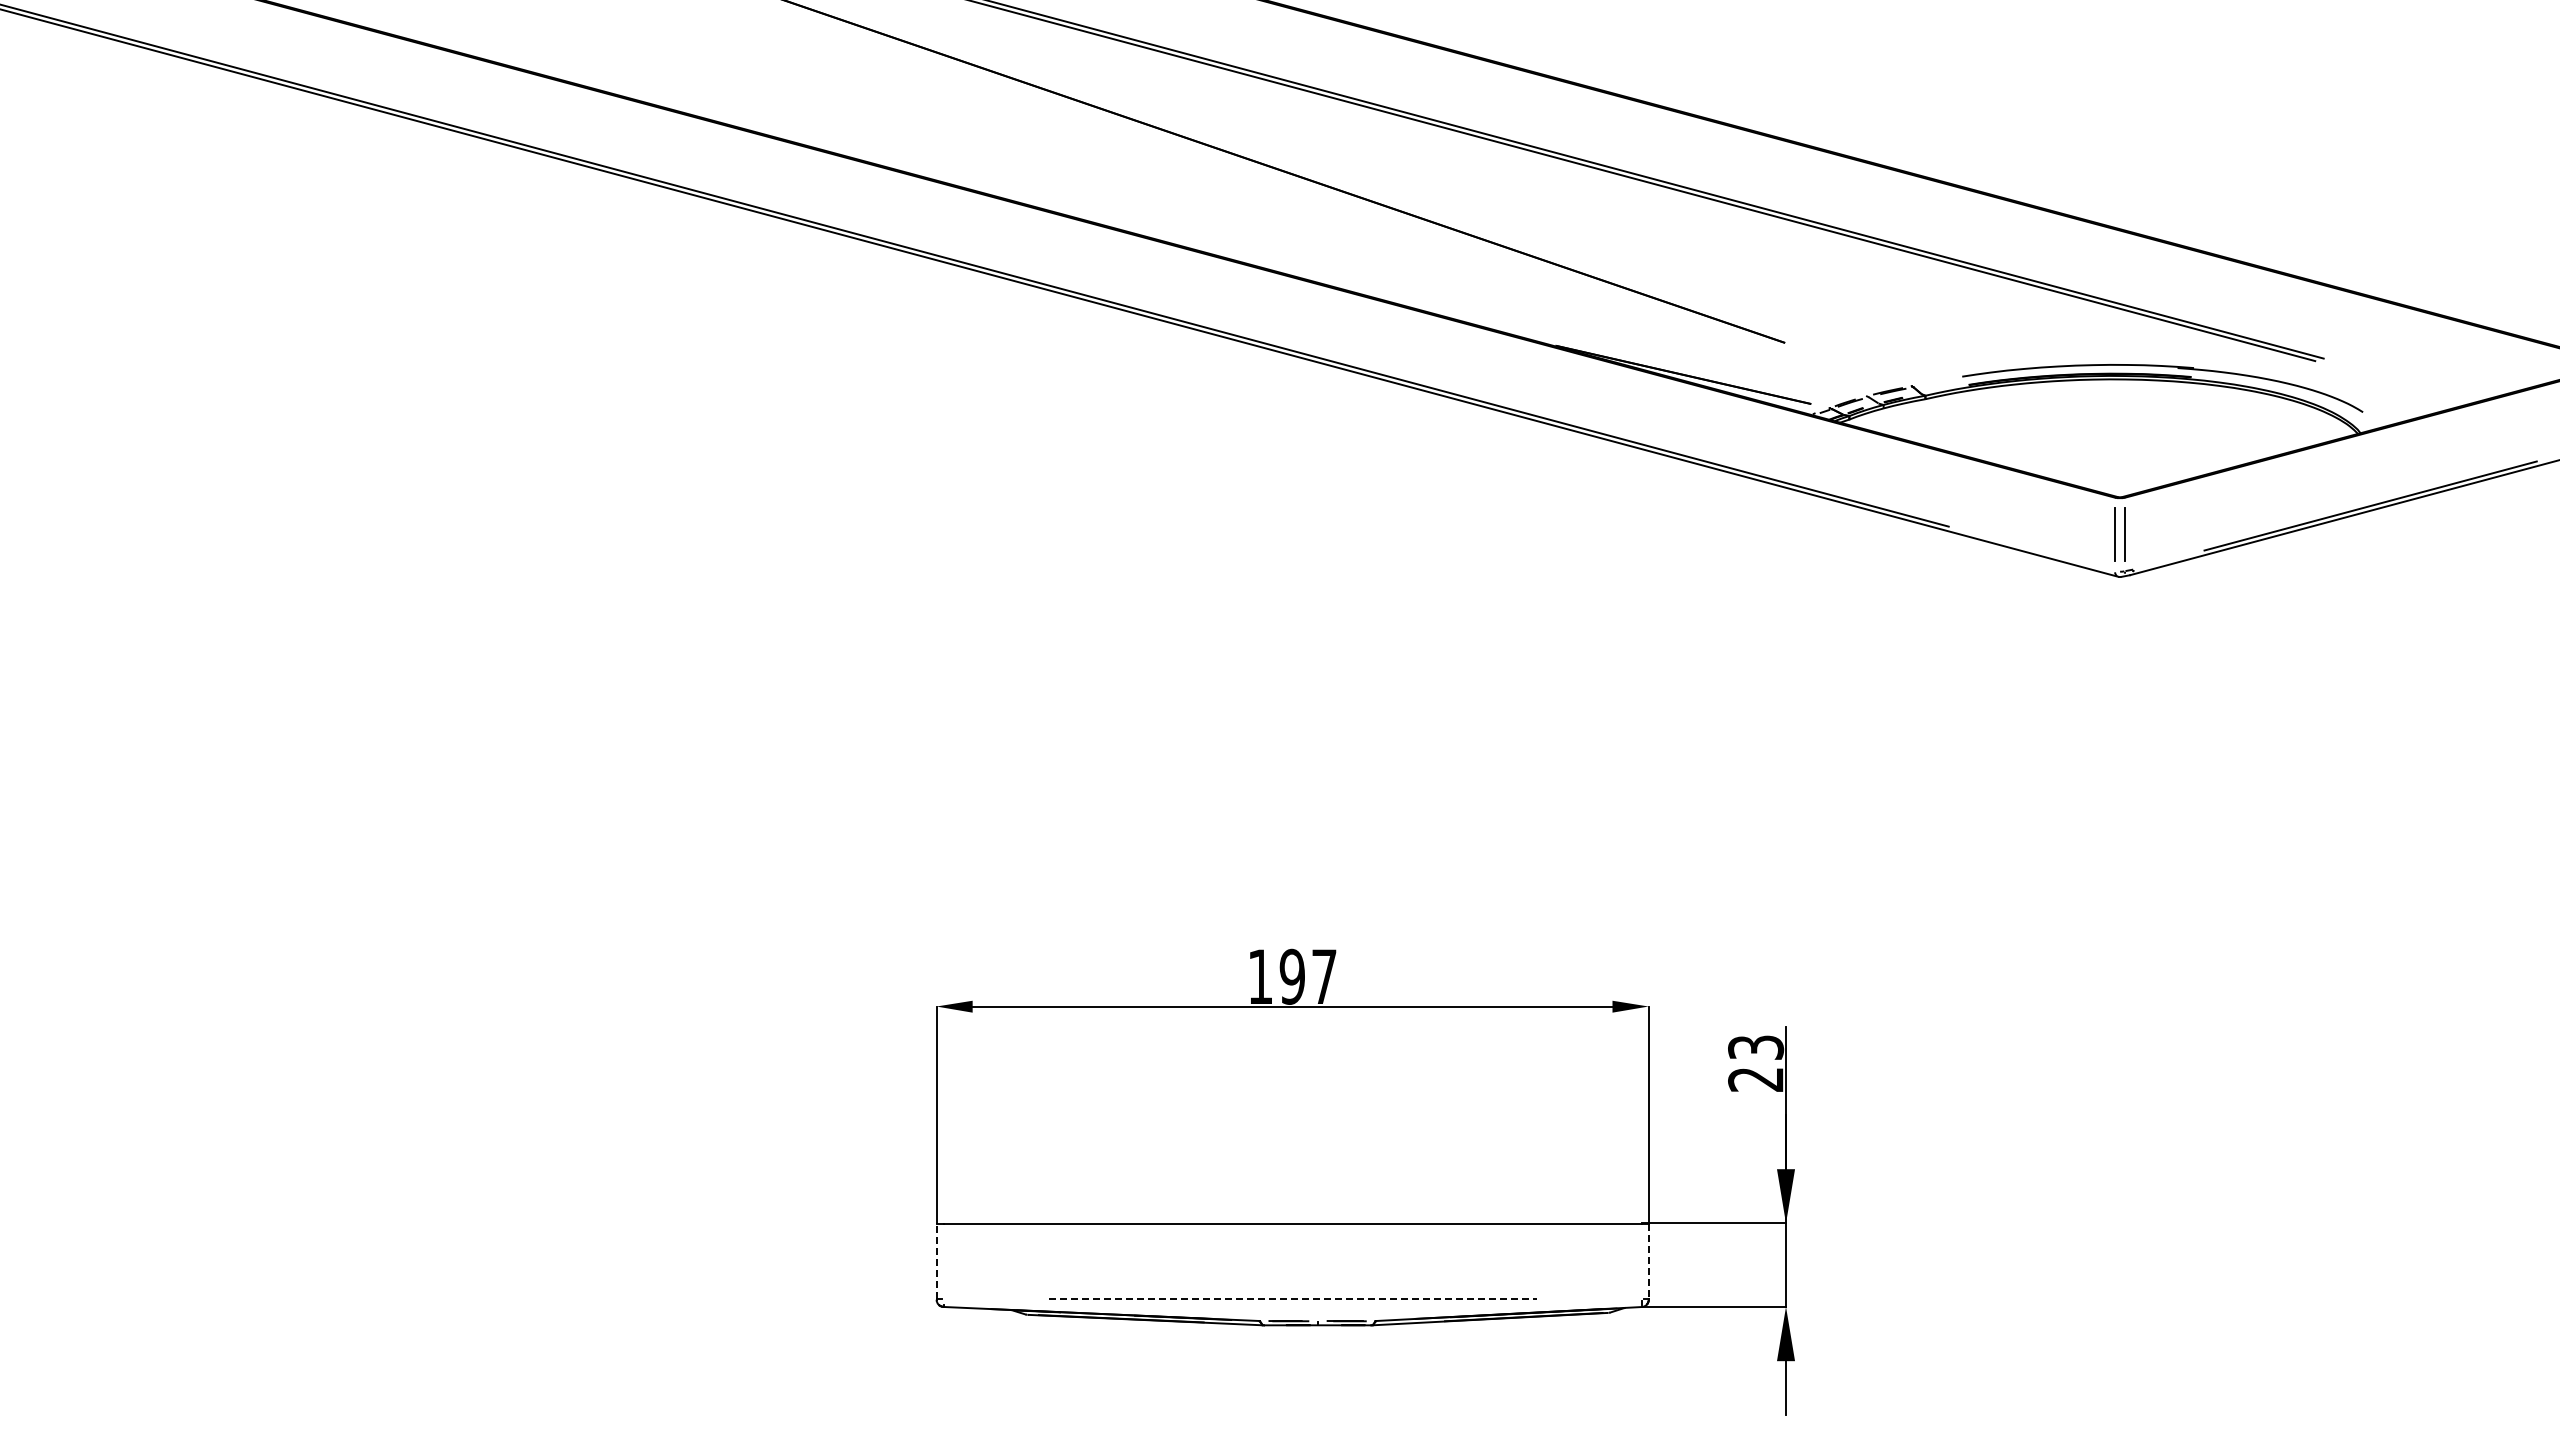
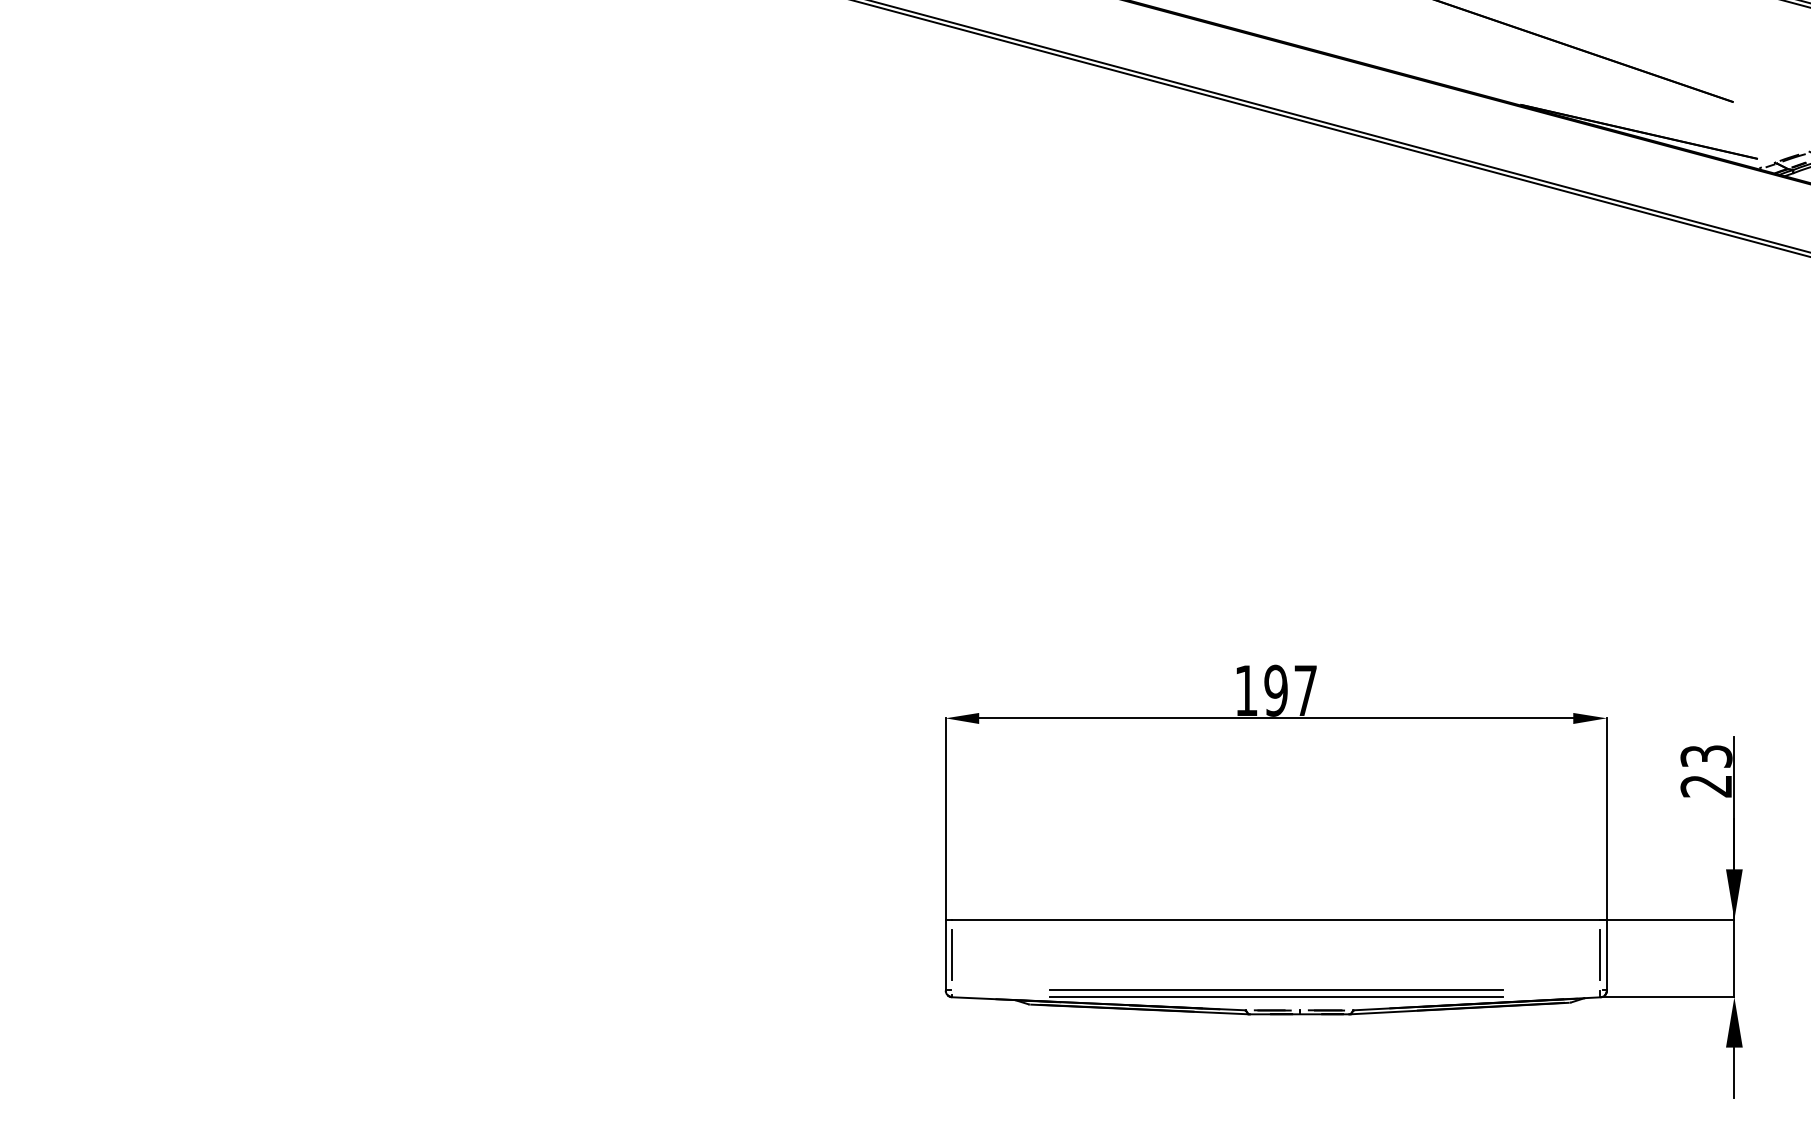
line: (936, 1261) -> (945, 955), dashed -> solid
line: (943, 1261) -> (952, 955), added
line: (1641, 1261) -> (1600, 955), added
line: (1648, 1261) -> (1606, 955), dashed -> solid
line: (1293, 1299) -> (1277, 990), dashed -> solid
line: (1292, 1306) -> (1276, 996), added

